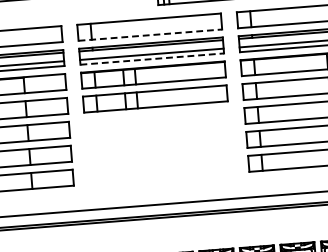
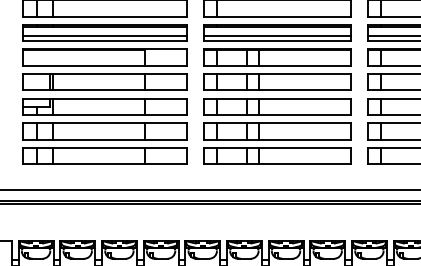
line: (150, 35) -> (277, 16), dashed -> solid
line: (152, 59) -> (277, 41), dashed -> solid
part: (159, 147) -> (277, 131), added

